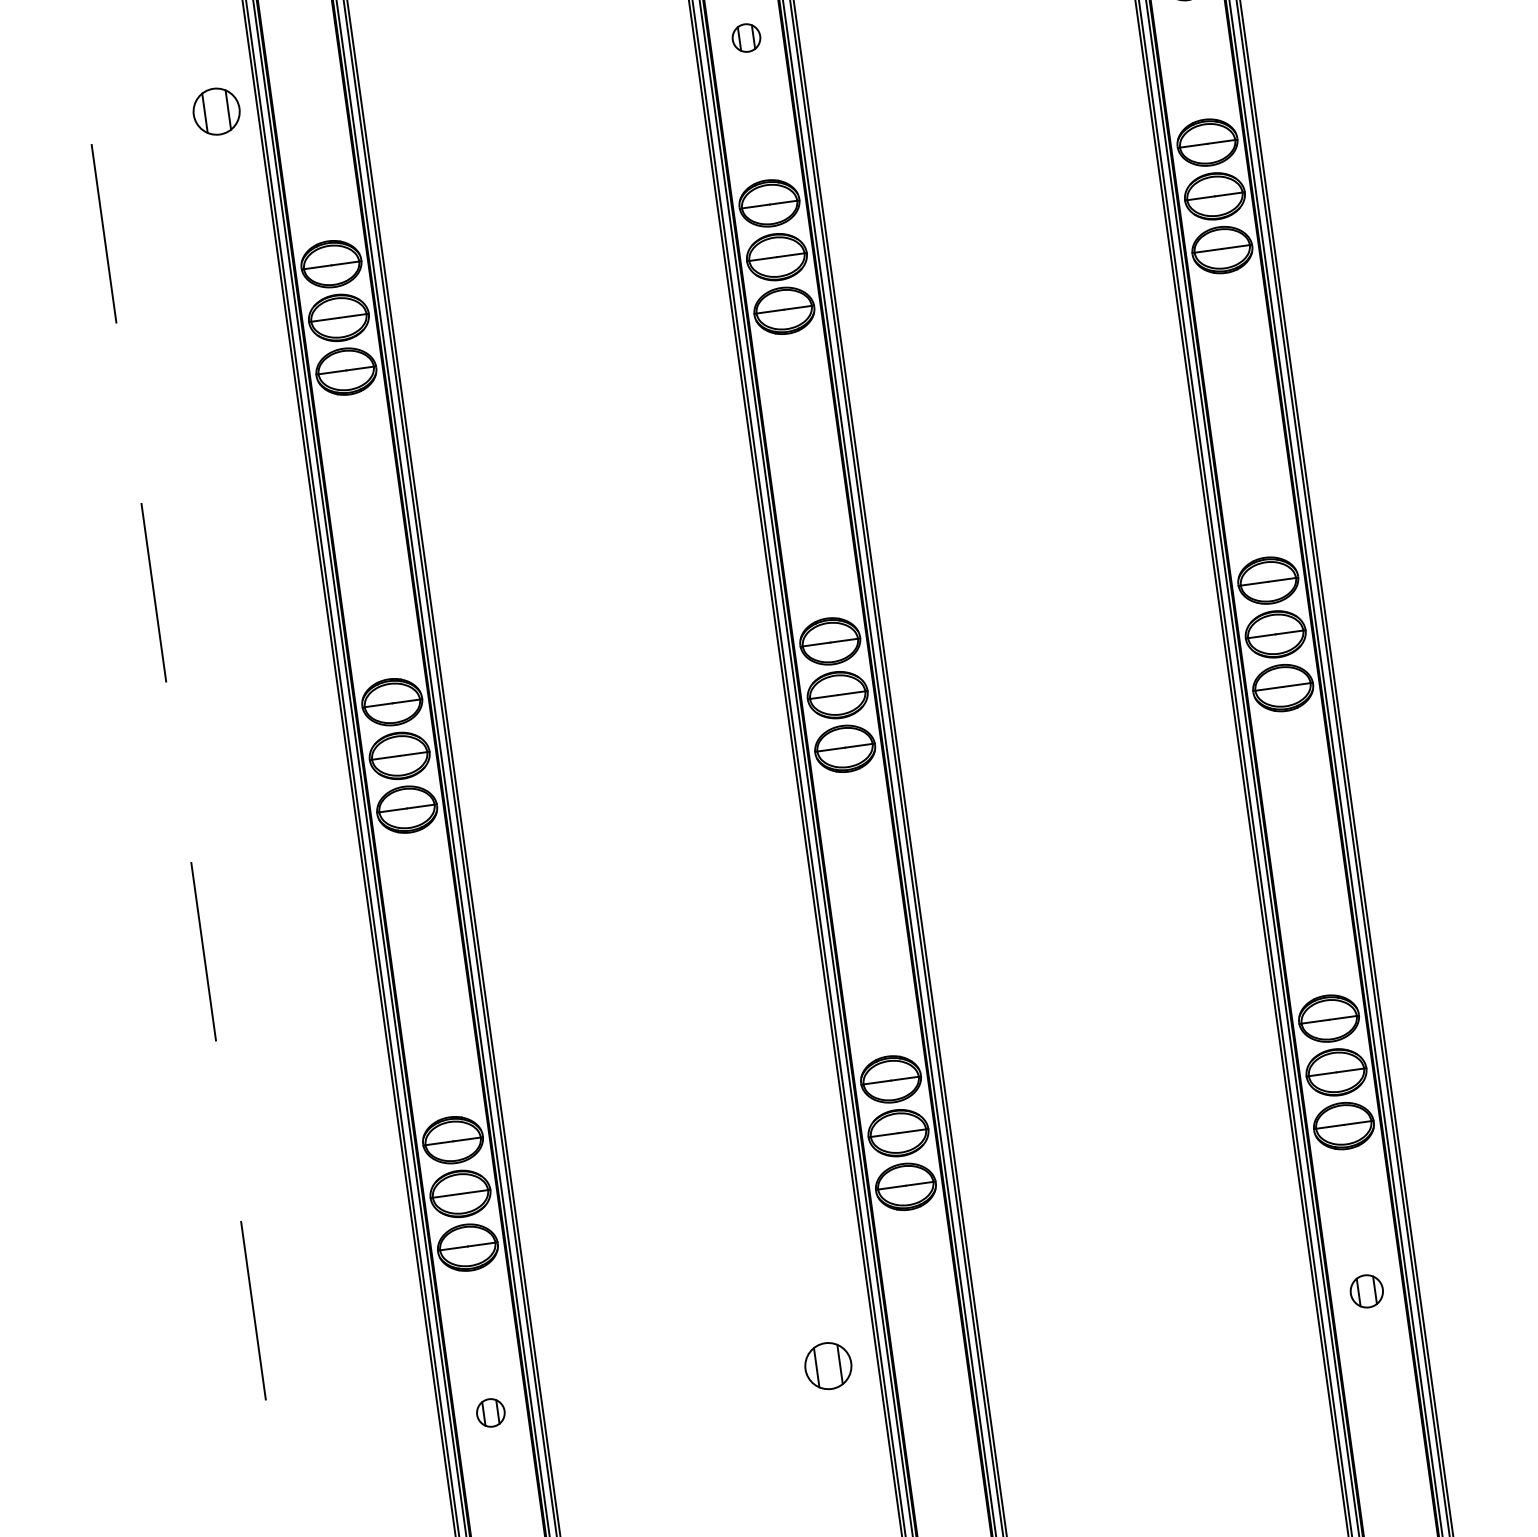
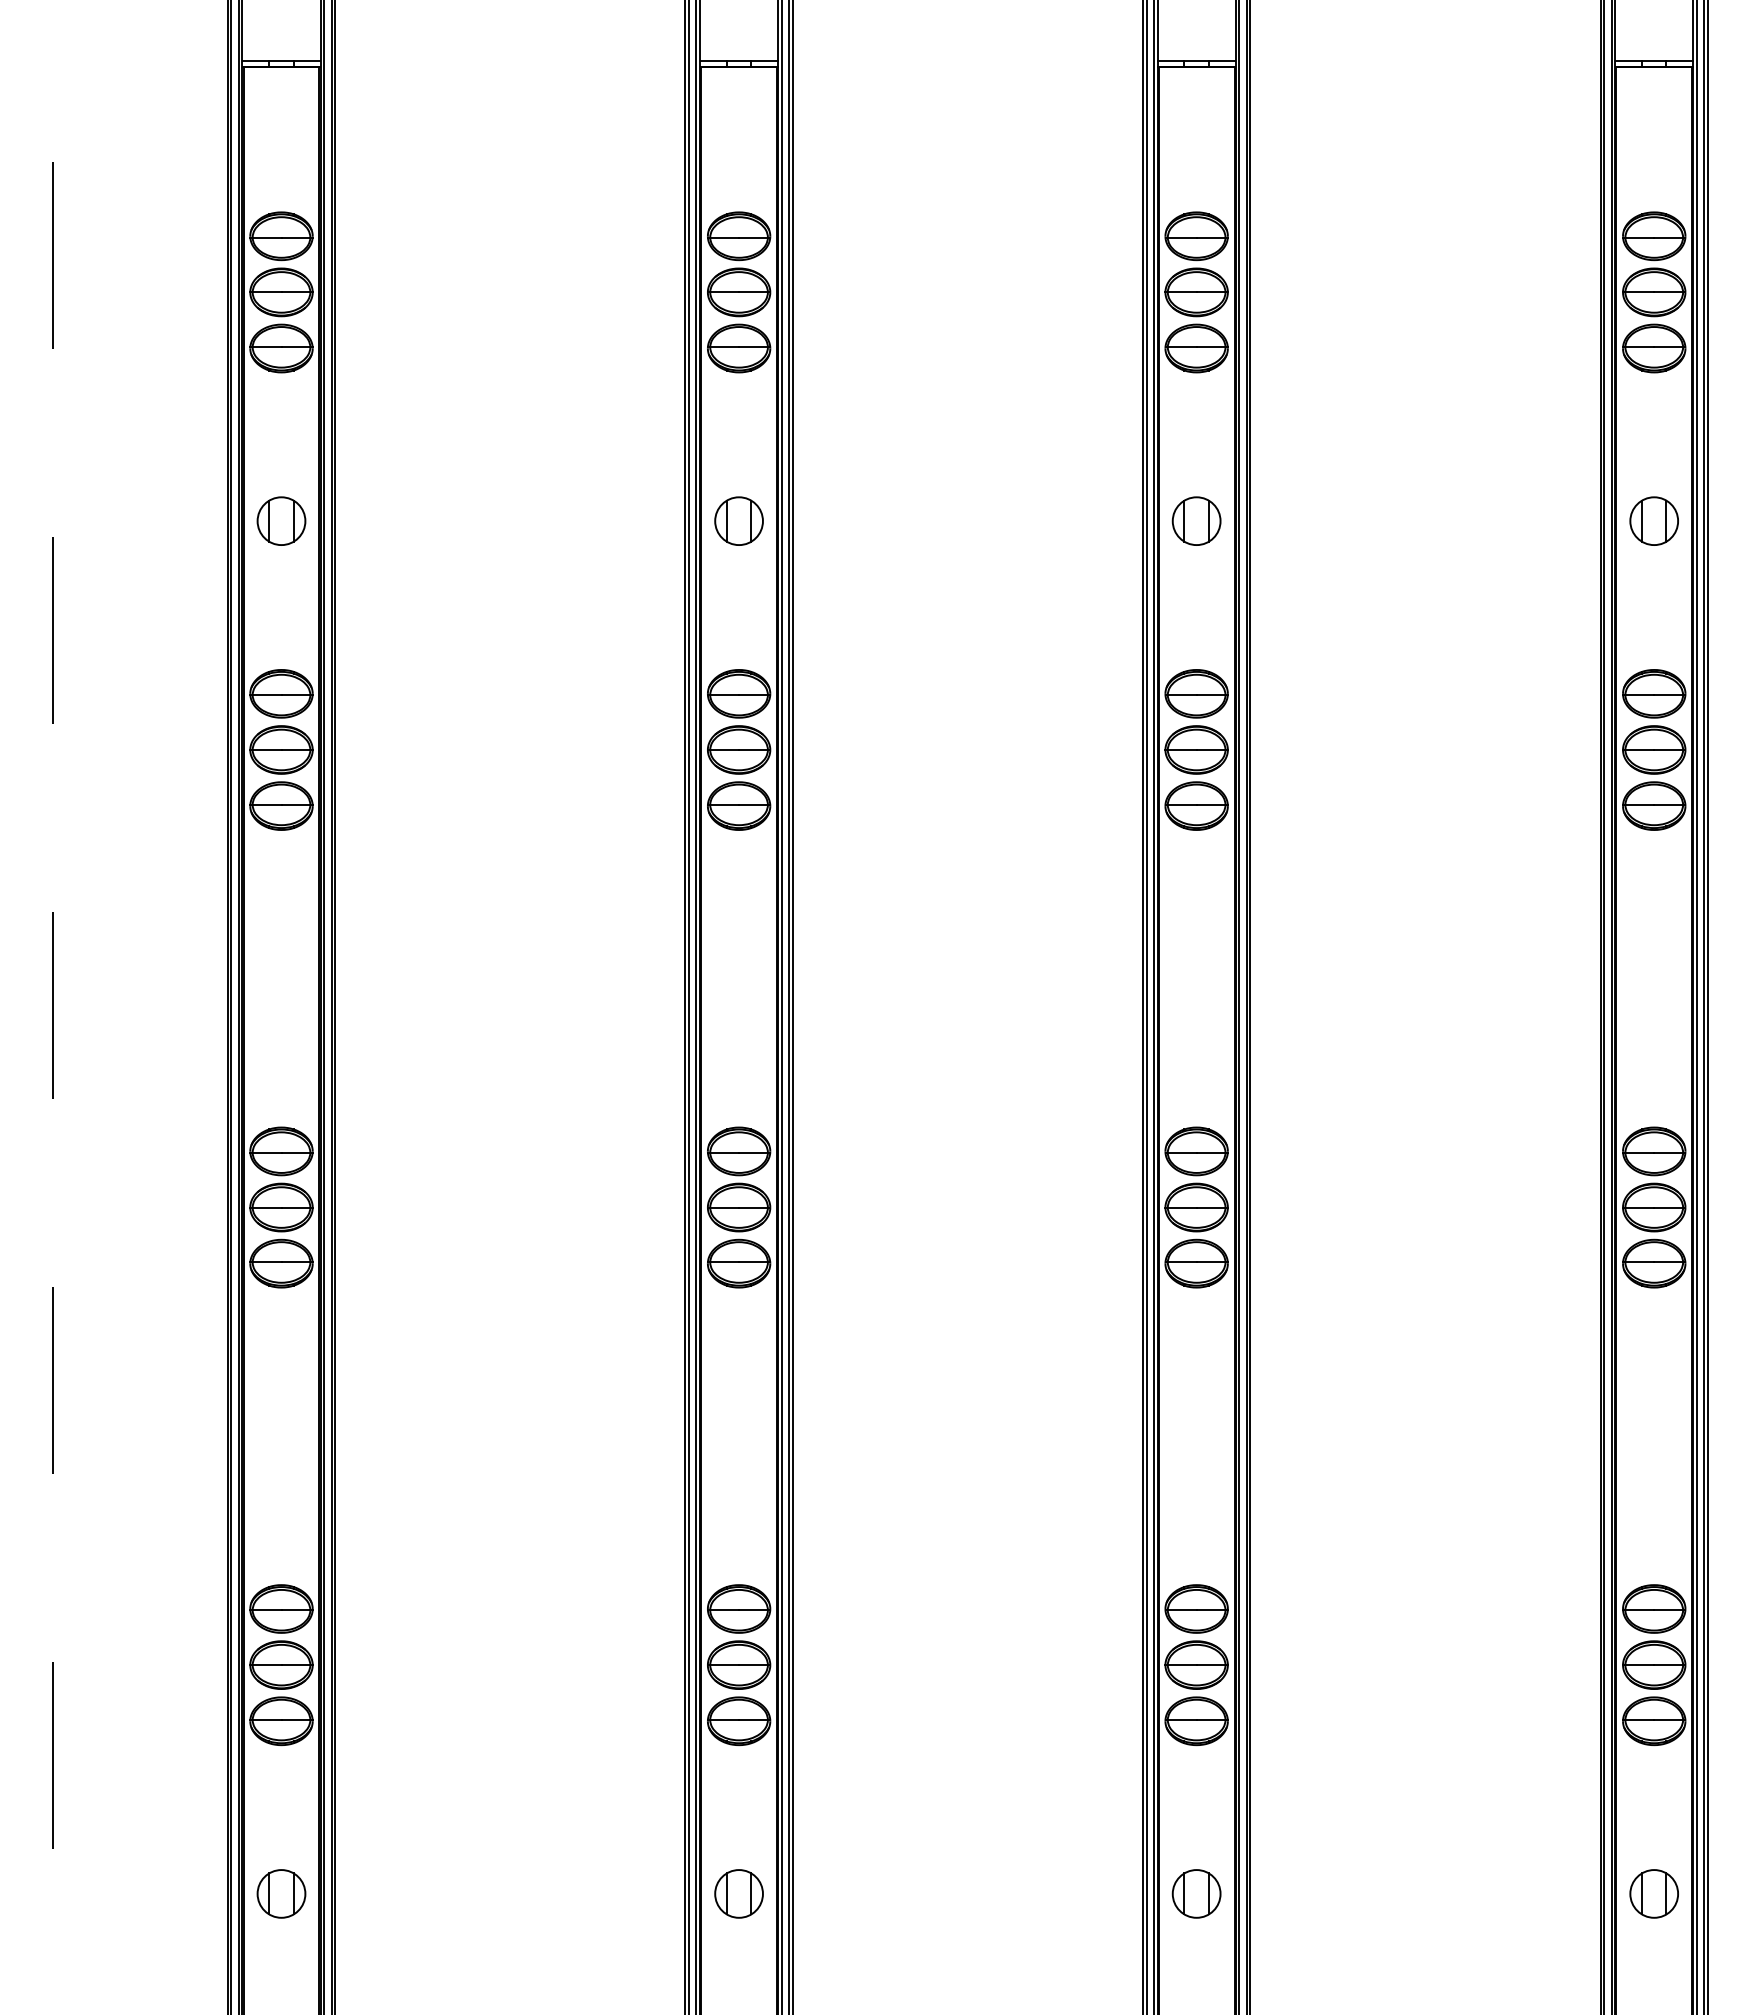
part: (745, 37) -> (738, 520), size x1.67
part: (216, 111) -> (281, 520), moved
part: (1366, 1290) -> (1196, 1893), size x1.43
part: (827, 1365) -> (738, 1893), moved
part: (490, 1412) -> (281, 1893), size x1.67

